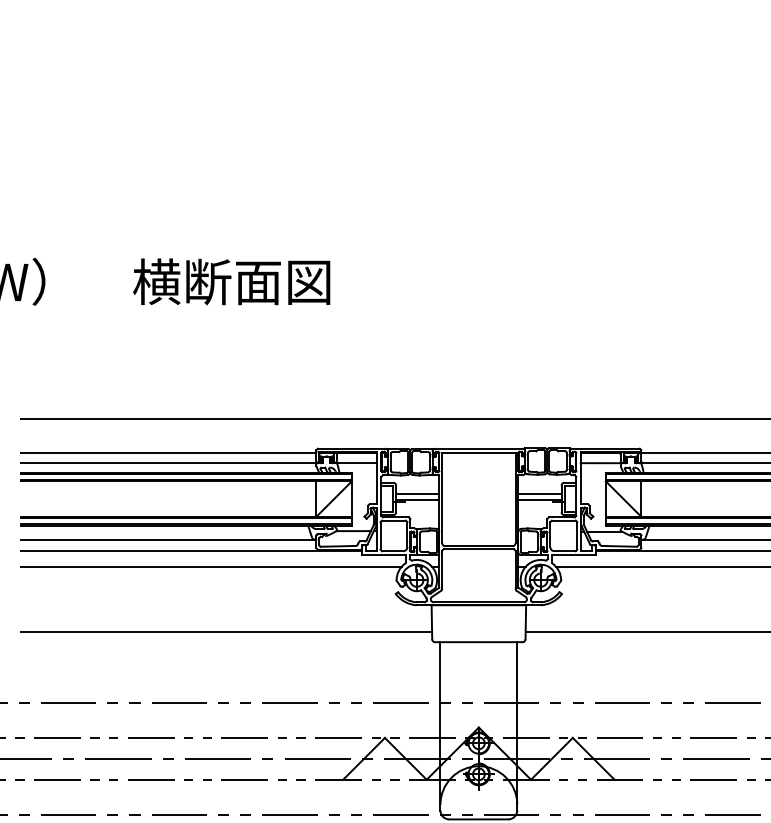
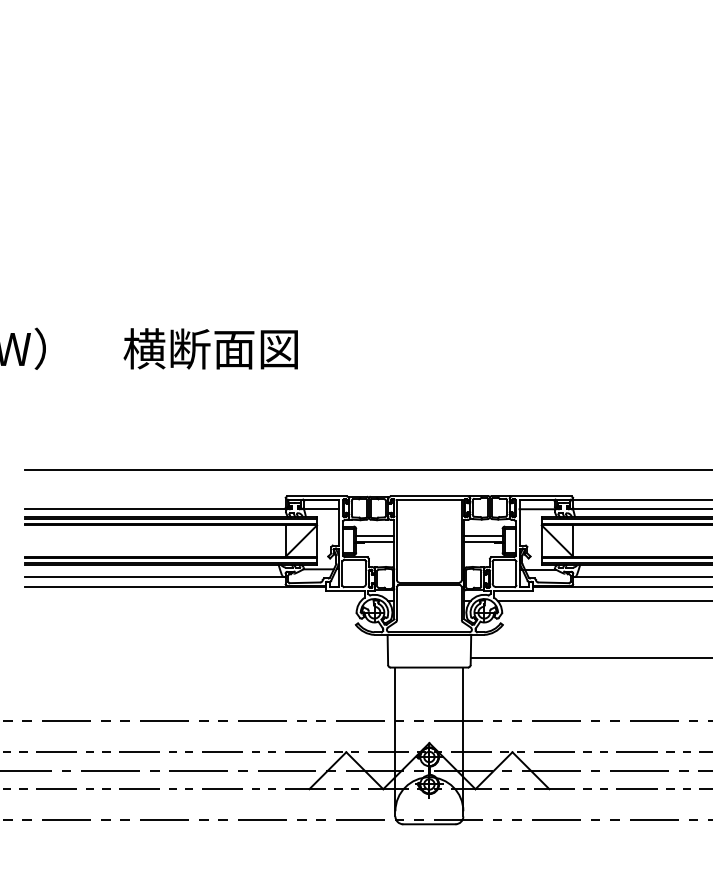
line: (168, 453) -> (154, 500), removed
line: (211, 566) -> (192, 600), removed
line: (226, 631) -> (206, 658), removed

